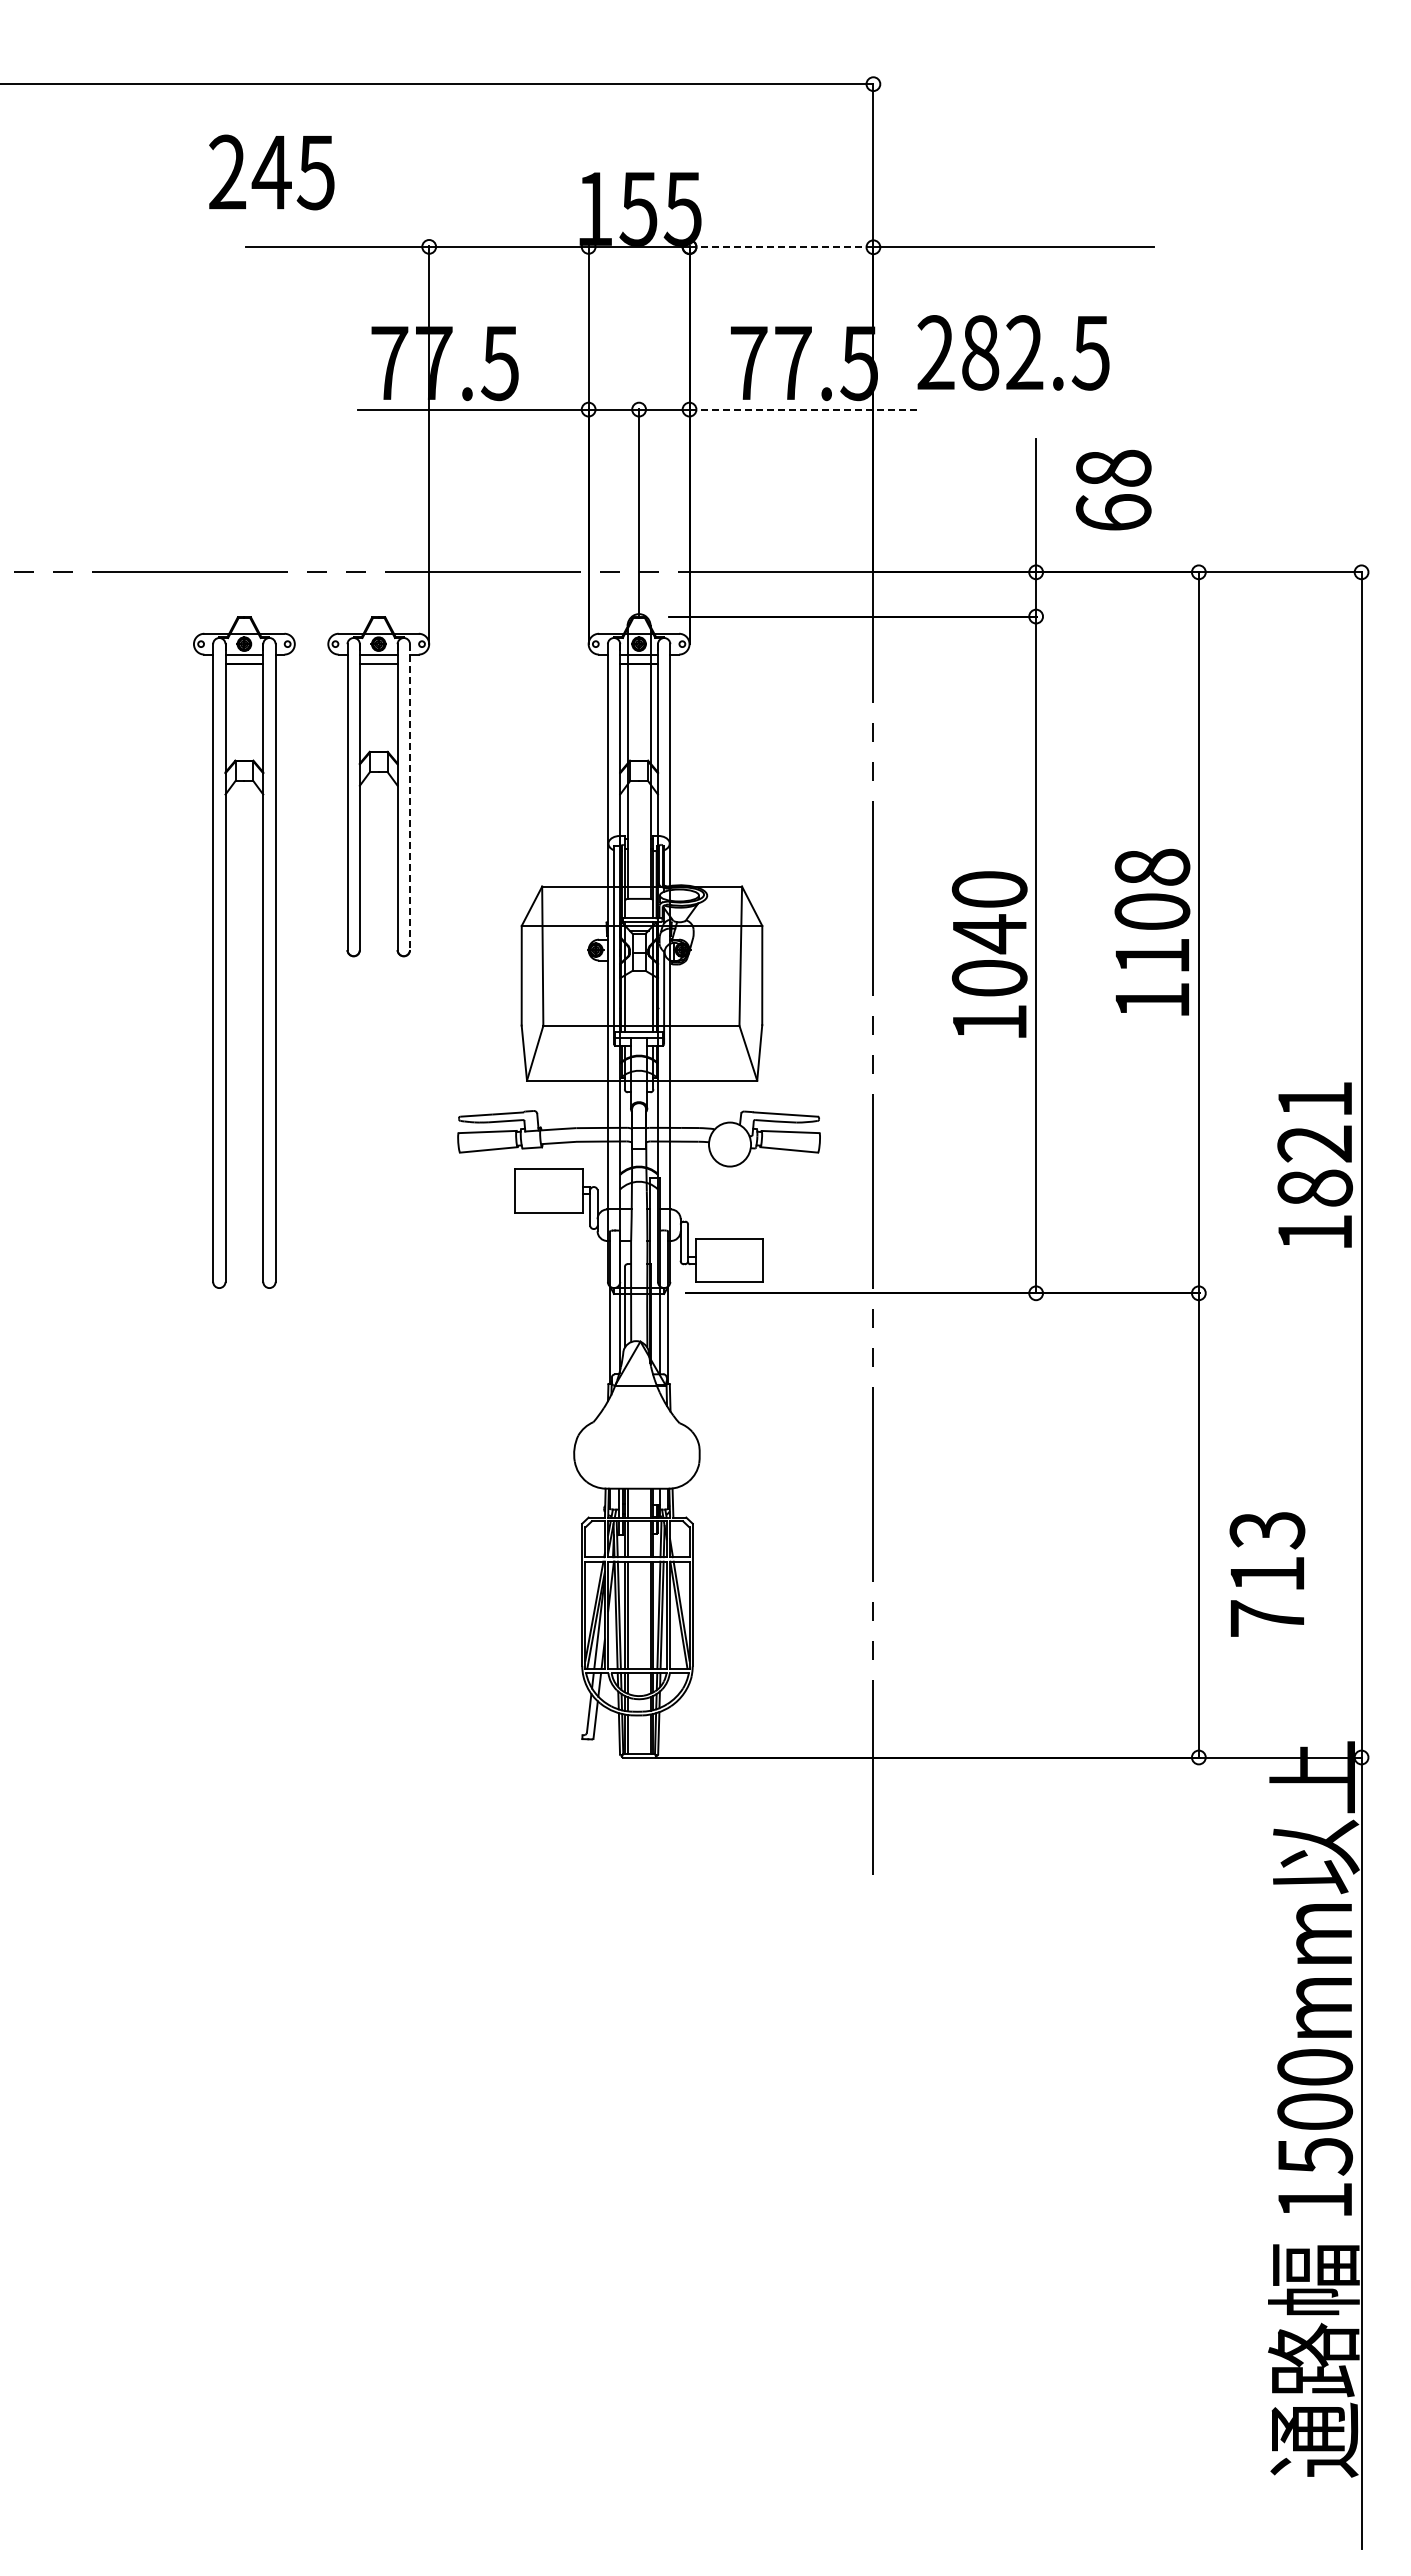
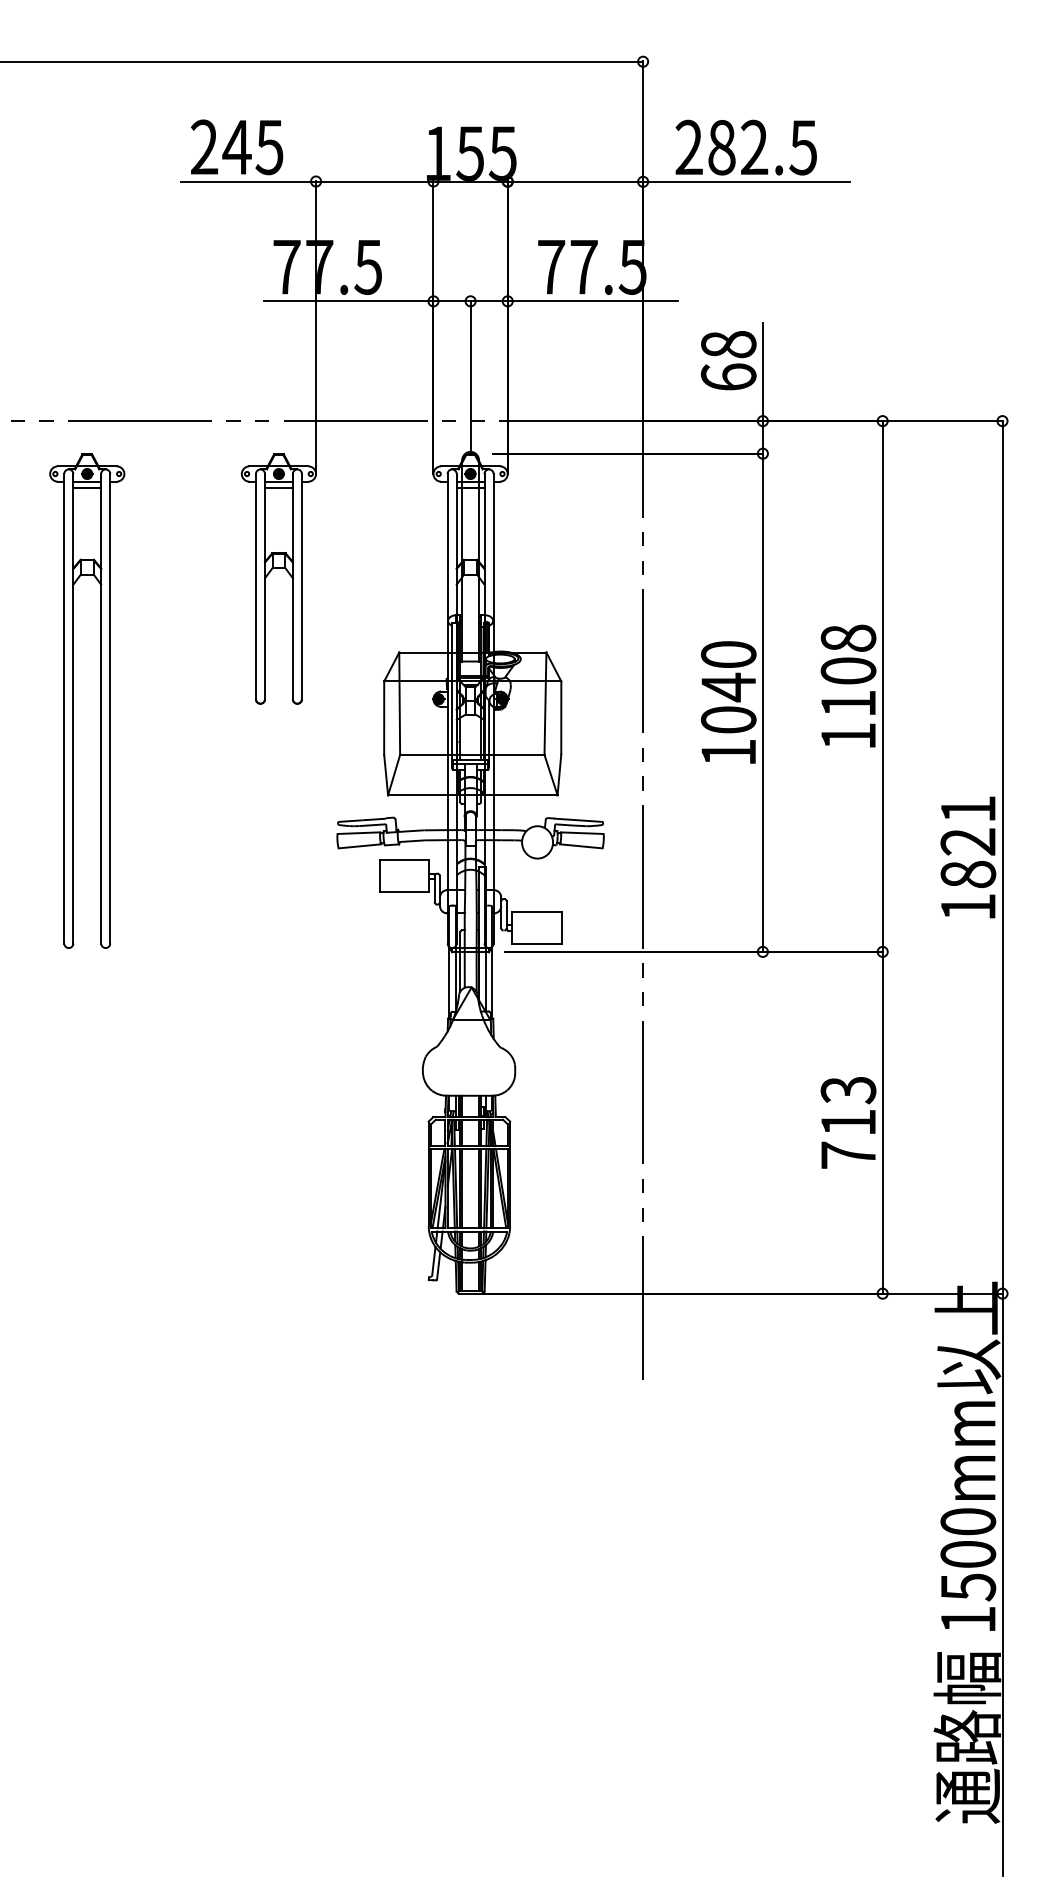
text: (271, 172) -> (236, 147), moved
line: (781, 247) -> (575, 181), dashed -> solid
text: (1013, 352) -> (746, 147), moved
line: (805, 409) -> (593, 301), dashed -> solid
text: (1113, 489) -> (728, 360), moved
line: (410, 797) -> (302, 586), dashed -> solid
part: (226, 952) -> (74, 701), moved
text: (1267, 1574) -> (848, 1122), moved

